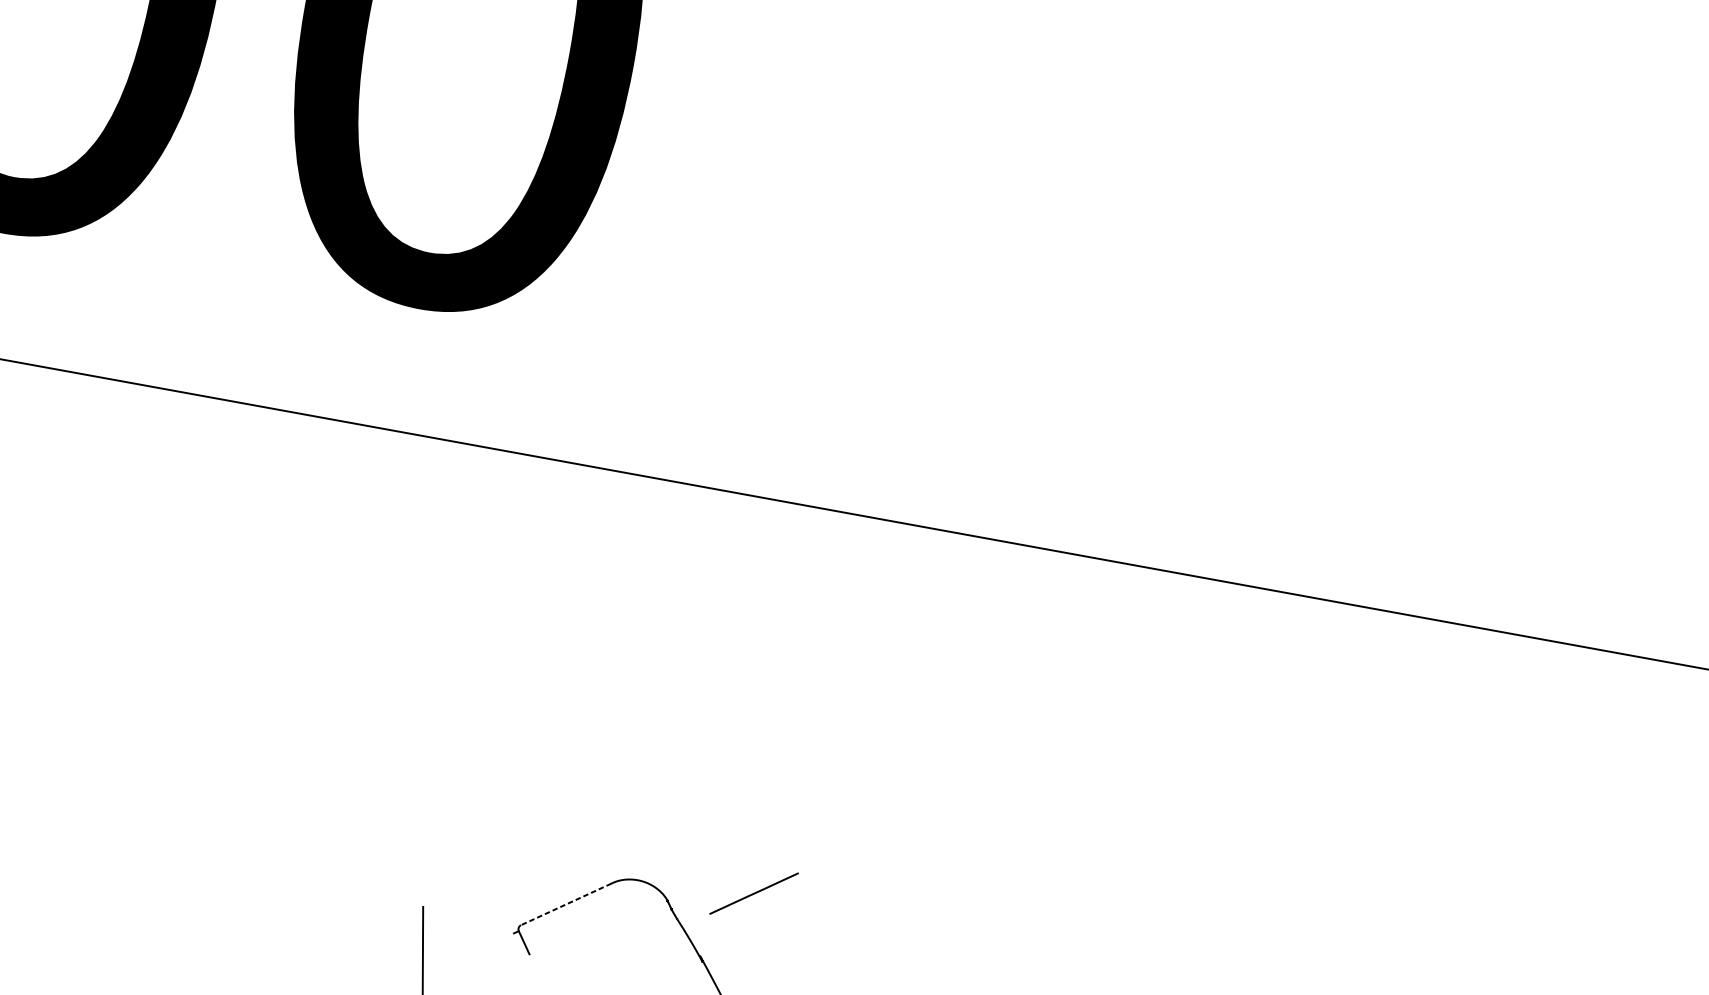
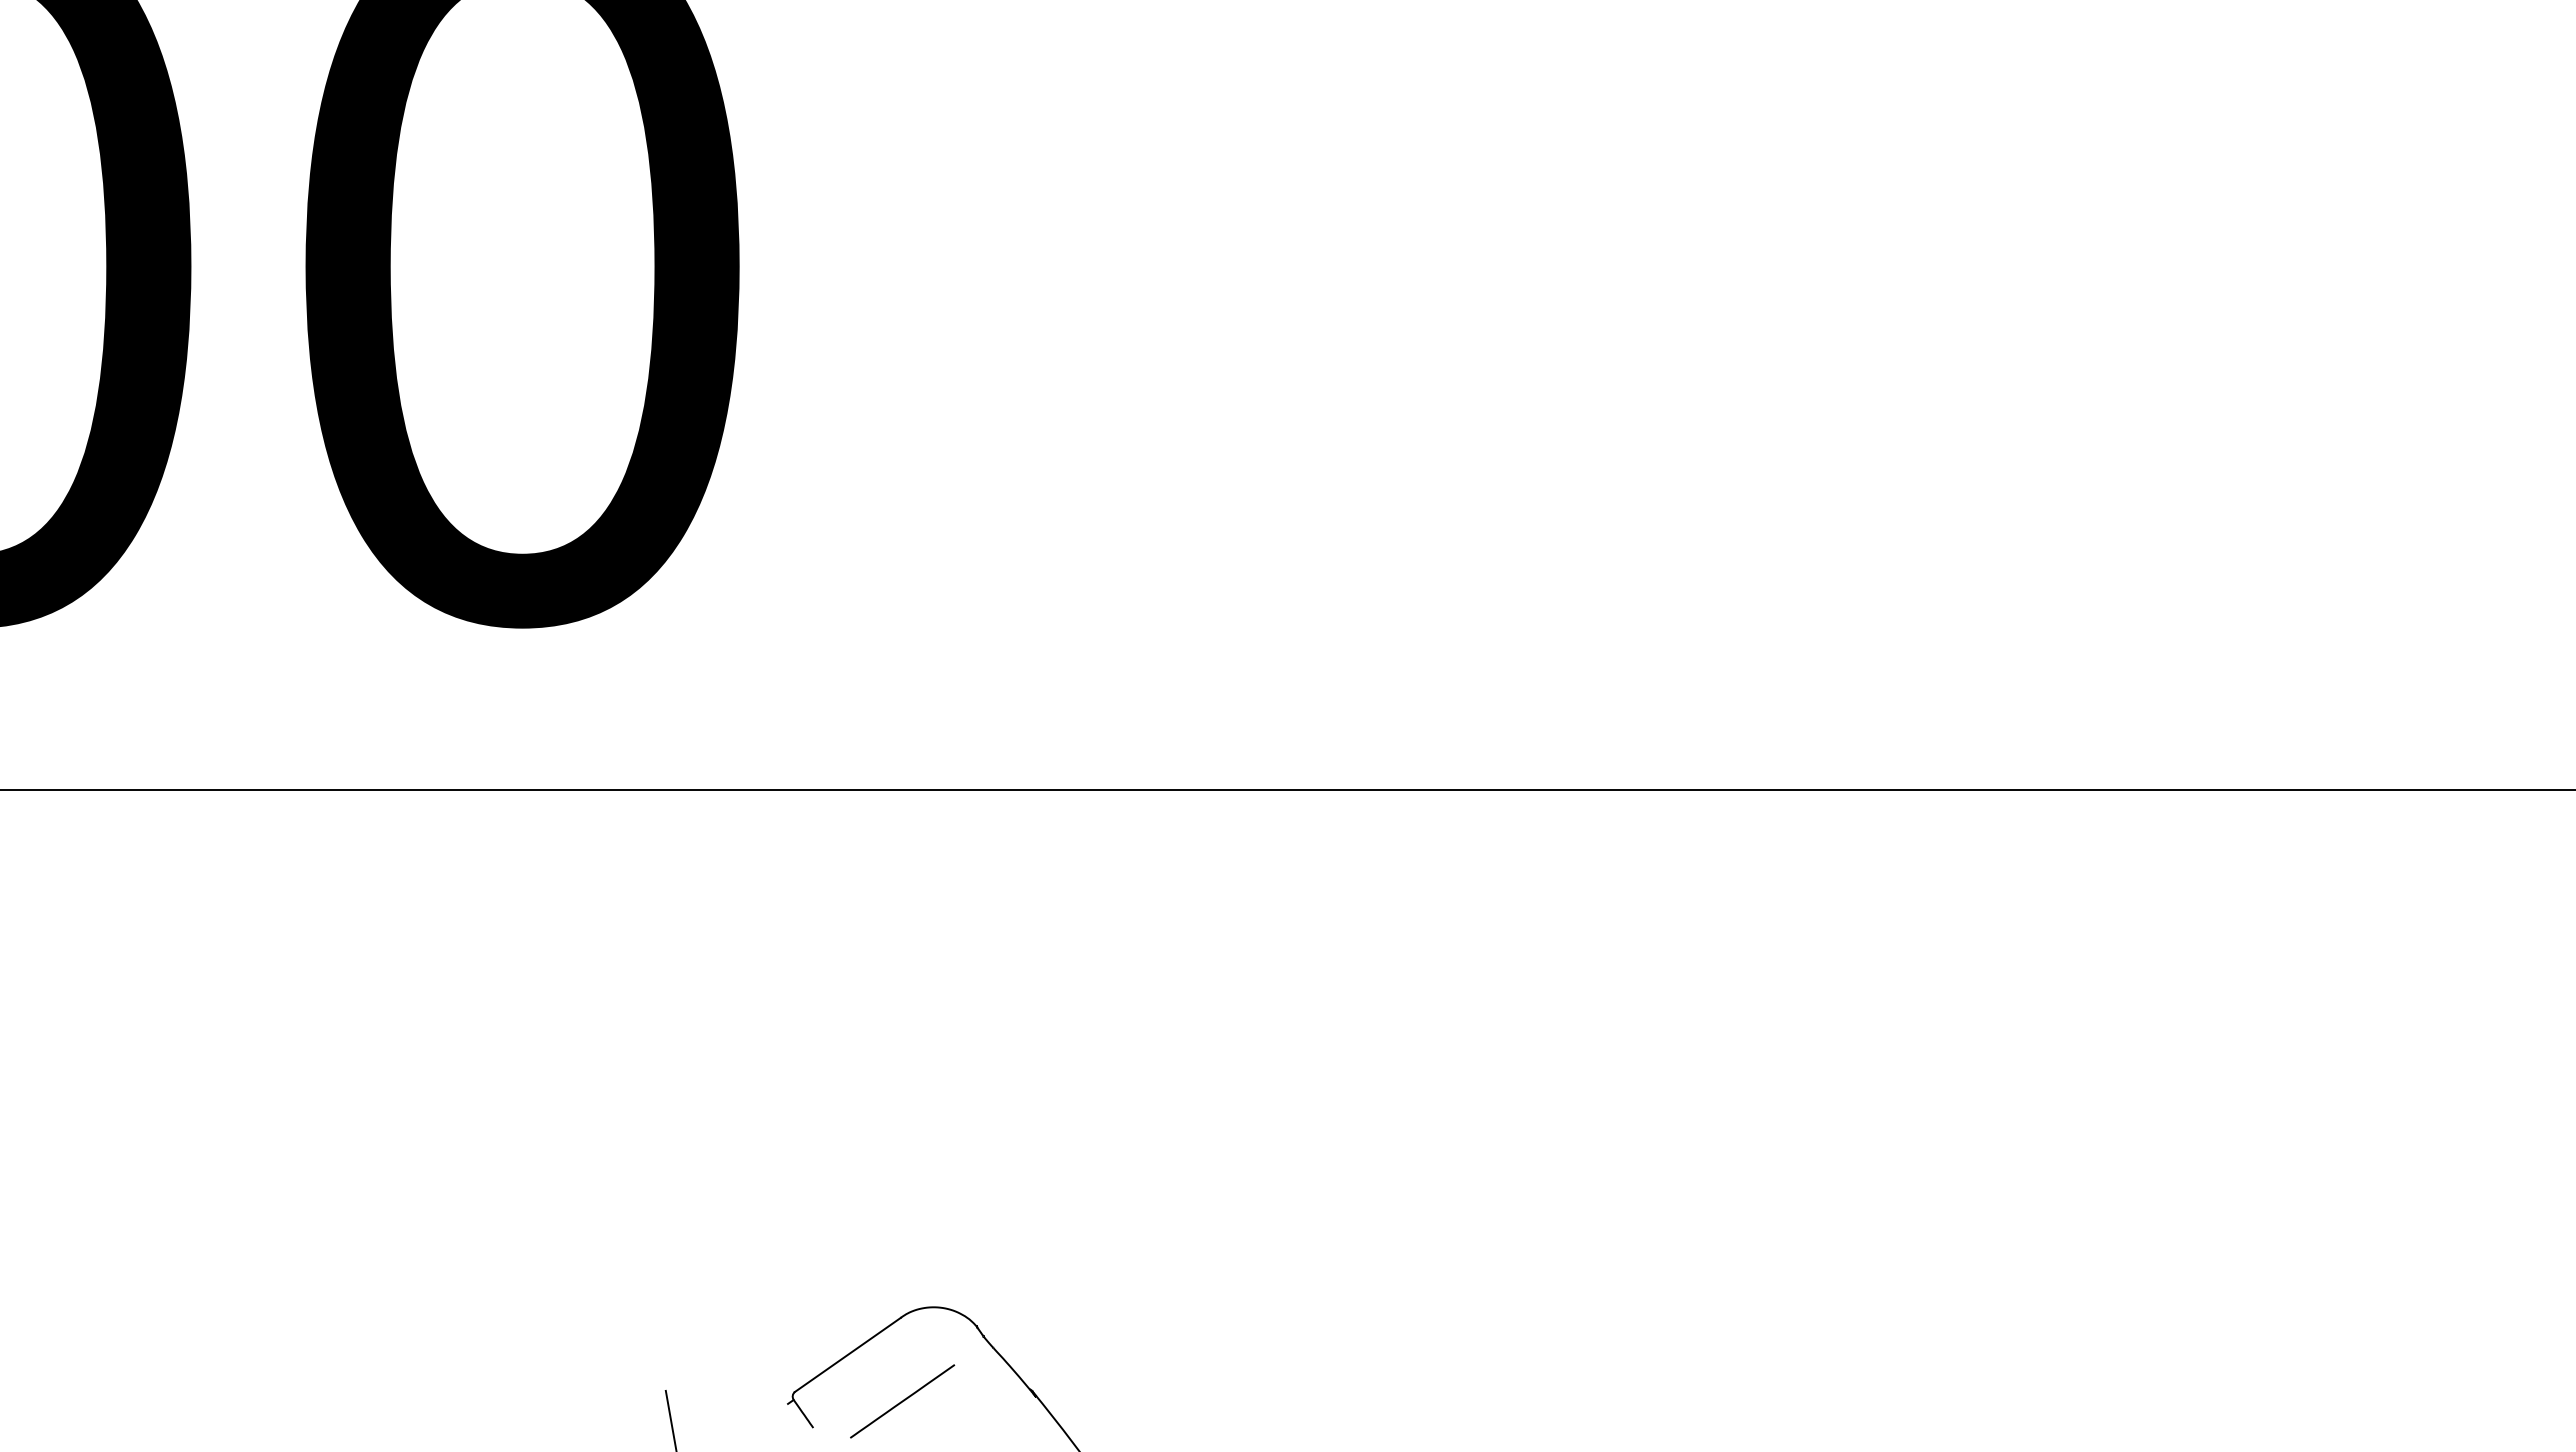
line: (754, 893) -> (902, 1401), moved
line: (565, 904) -> (847, 1354), dashed -> solid

